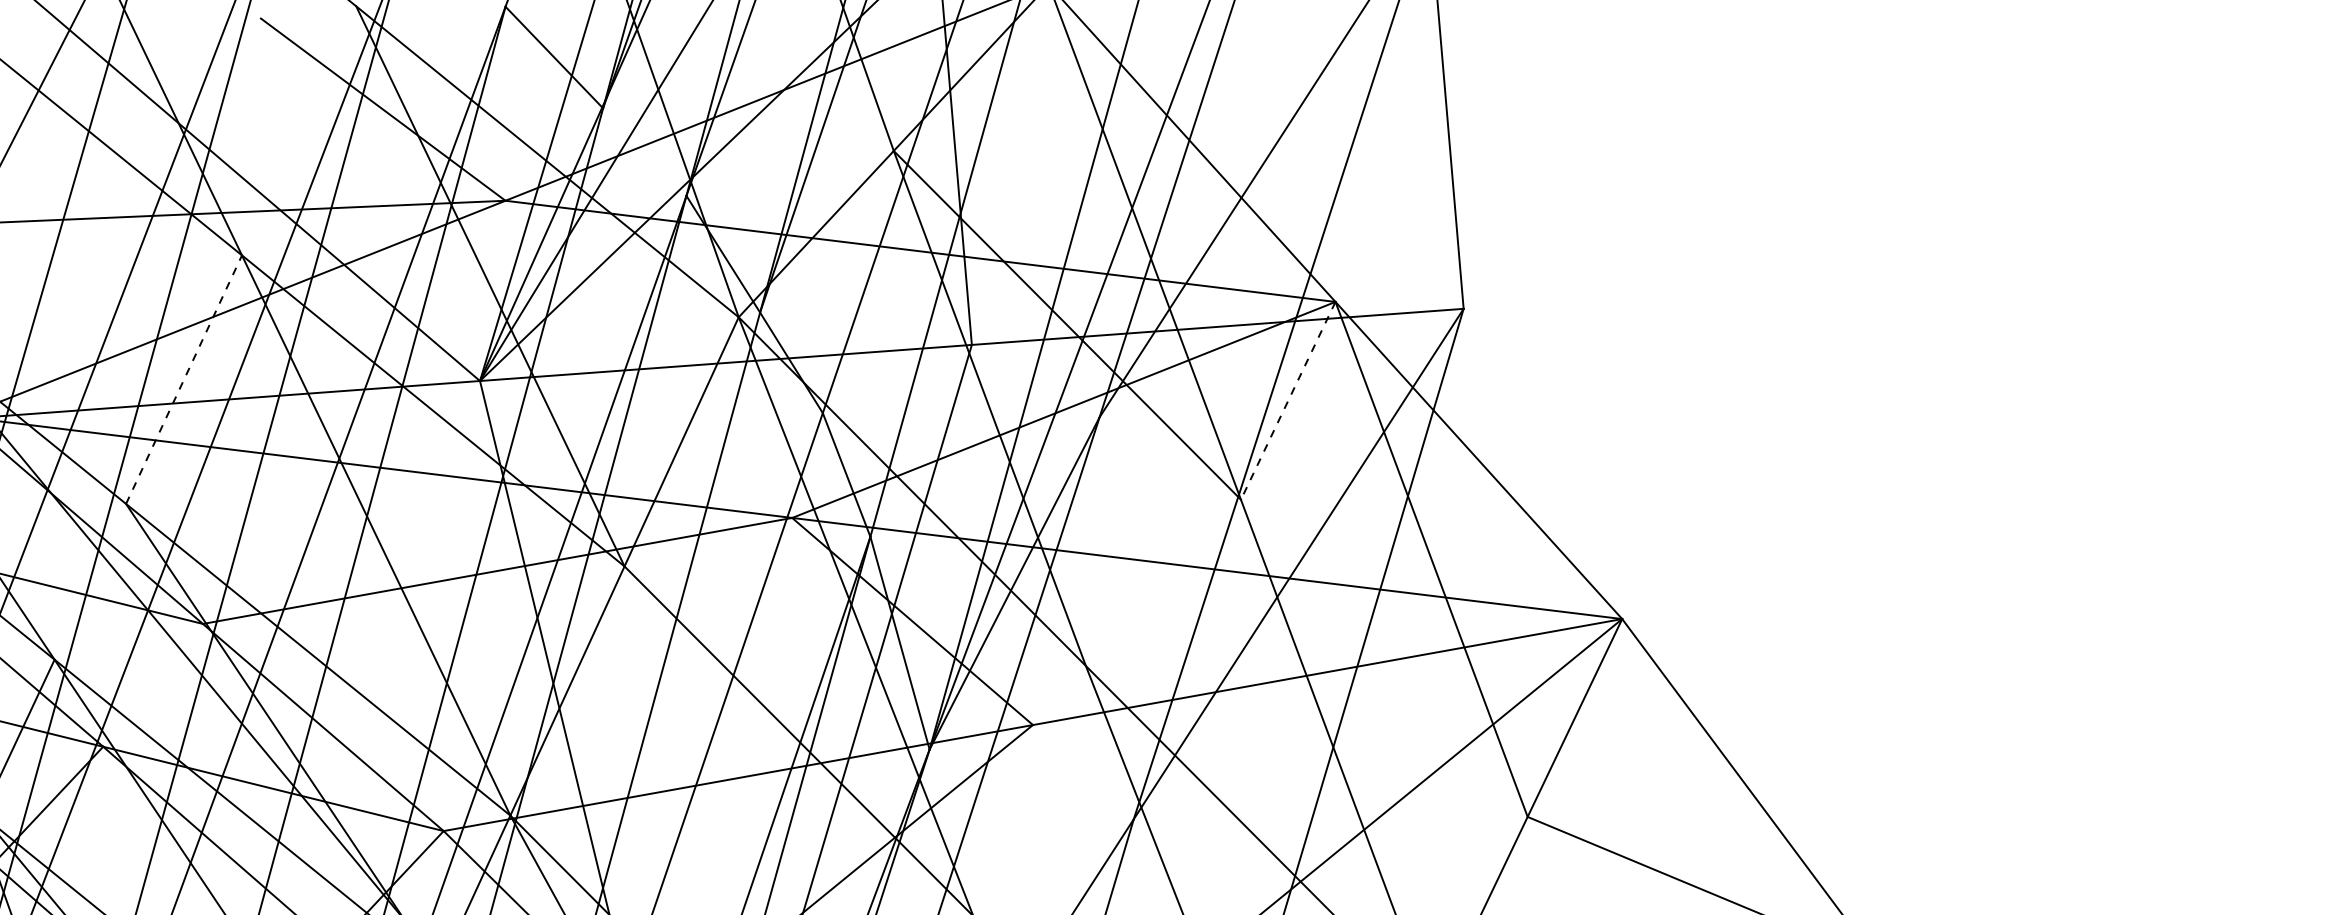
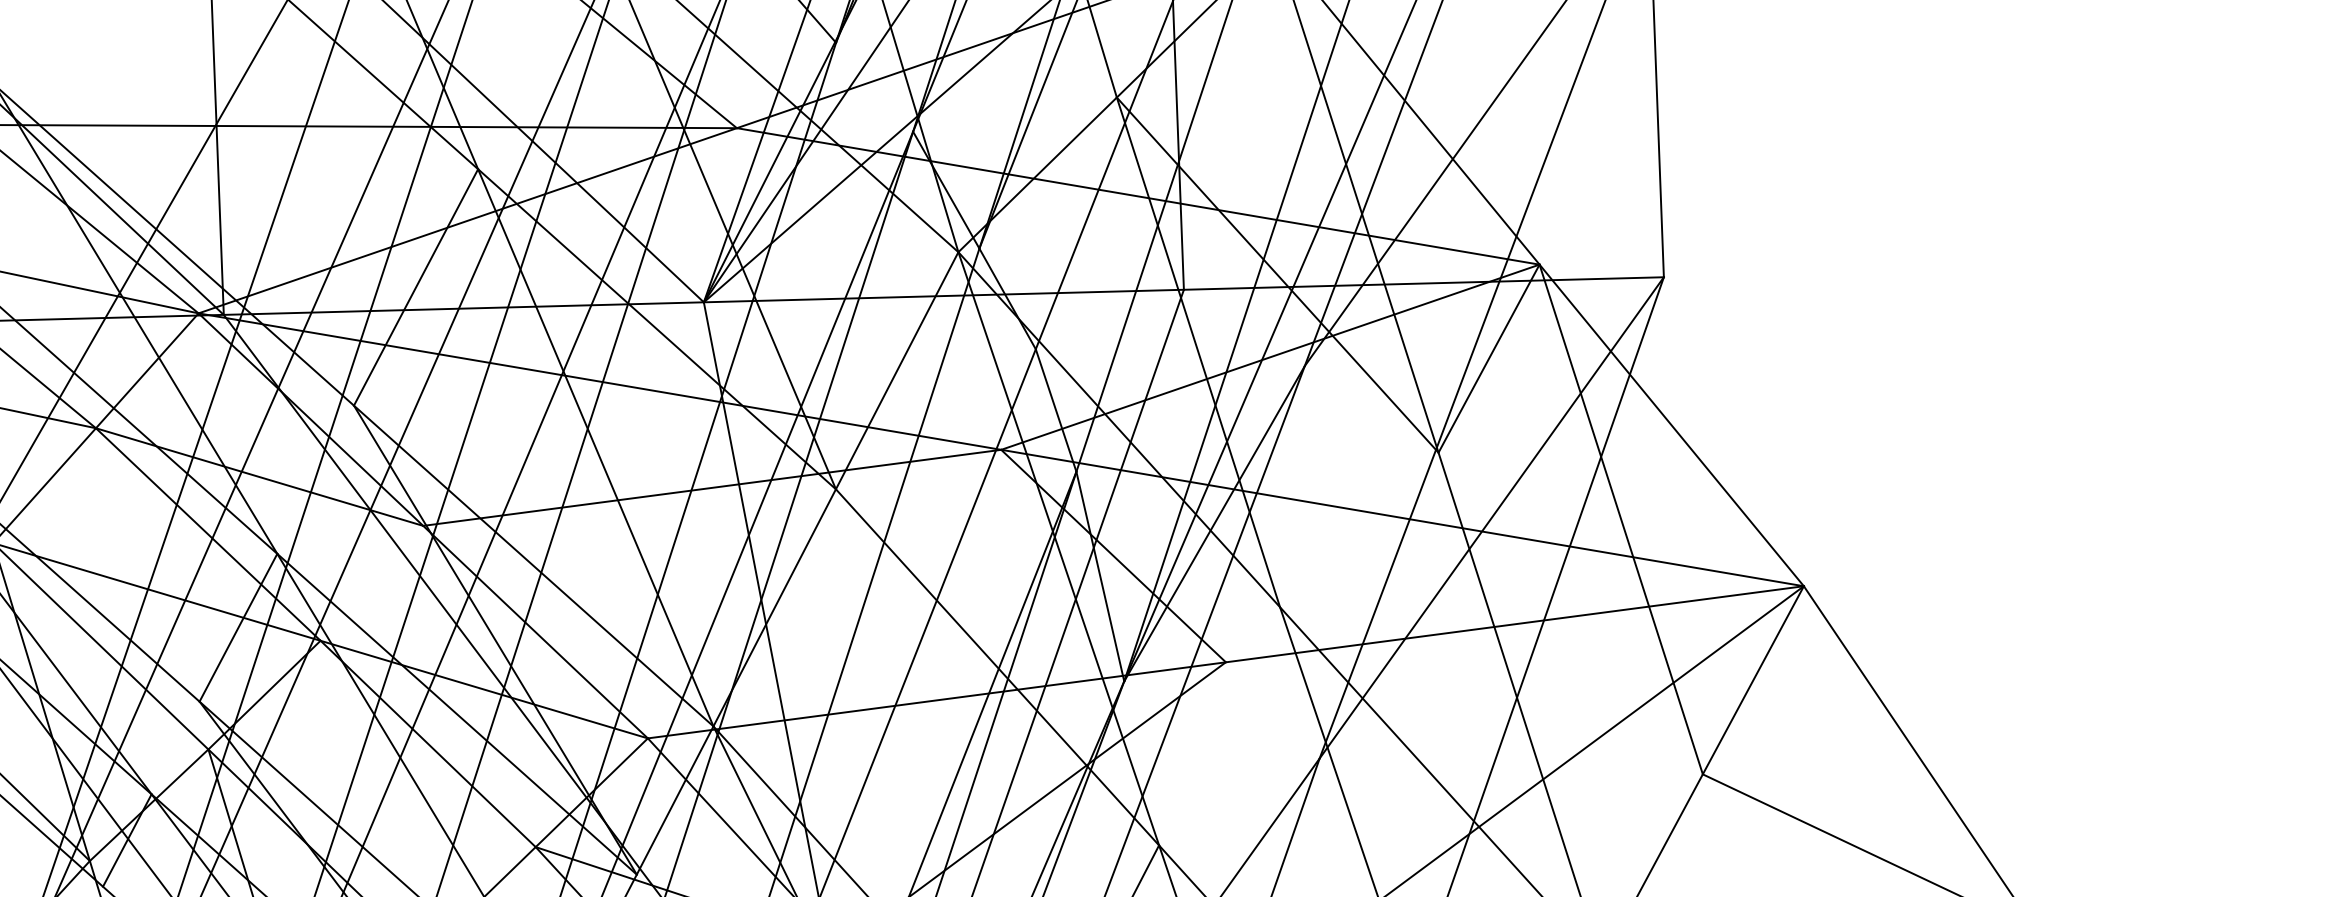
line: (184, 379) -> (416, 287), dashed -> solid
line: (1288, 400) -> (1489, 358), dashed -> solid

